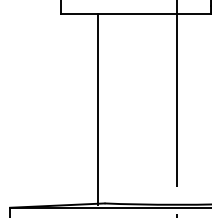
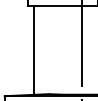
line: (98, 109) -> (34, 50), moved

